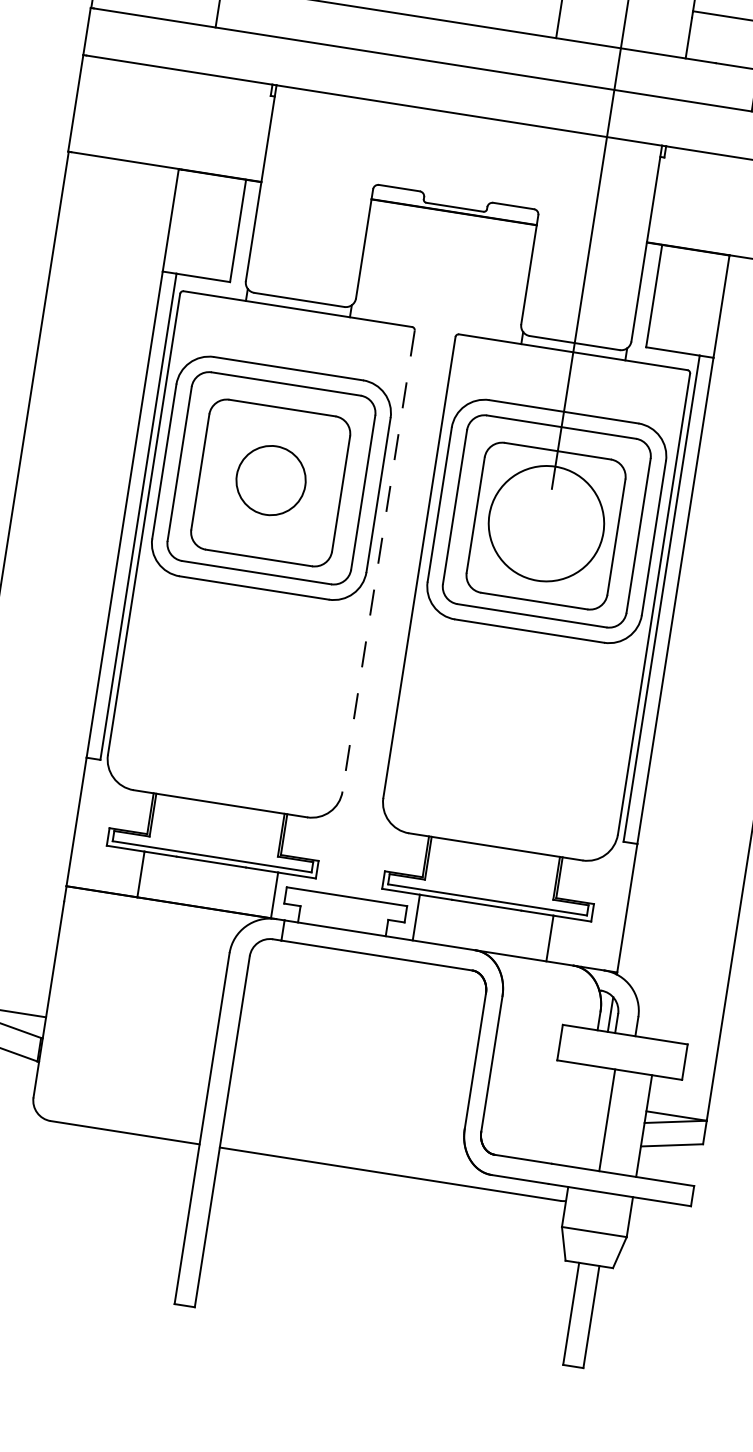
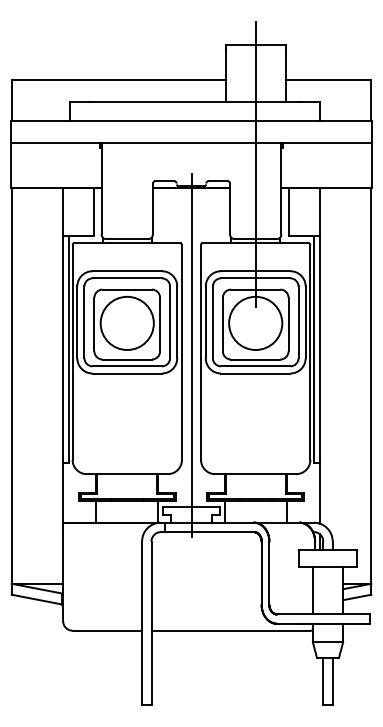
circle: (269, 480) -> (126, 323), size x1.67
line: (377, 561) -> (181, 352), dashed -> solid
line: (398, 570) -> (191, 355), added
line: (606, 1119) -> (312, 590), moved

